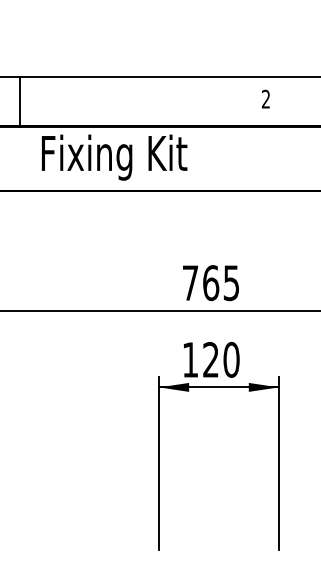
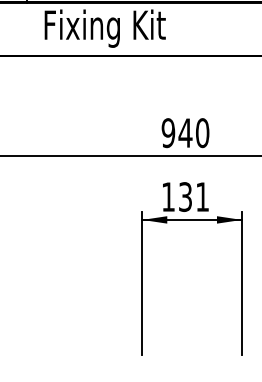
text: (210, 283) -> (185, 133), 765 -> 940
text: (221, 359) -> (194, 196), 120 -> 131

